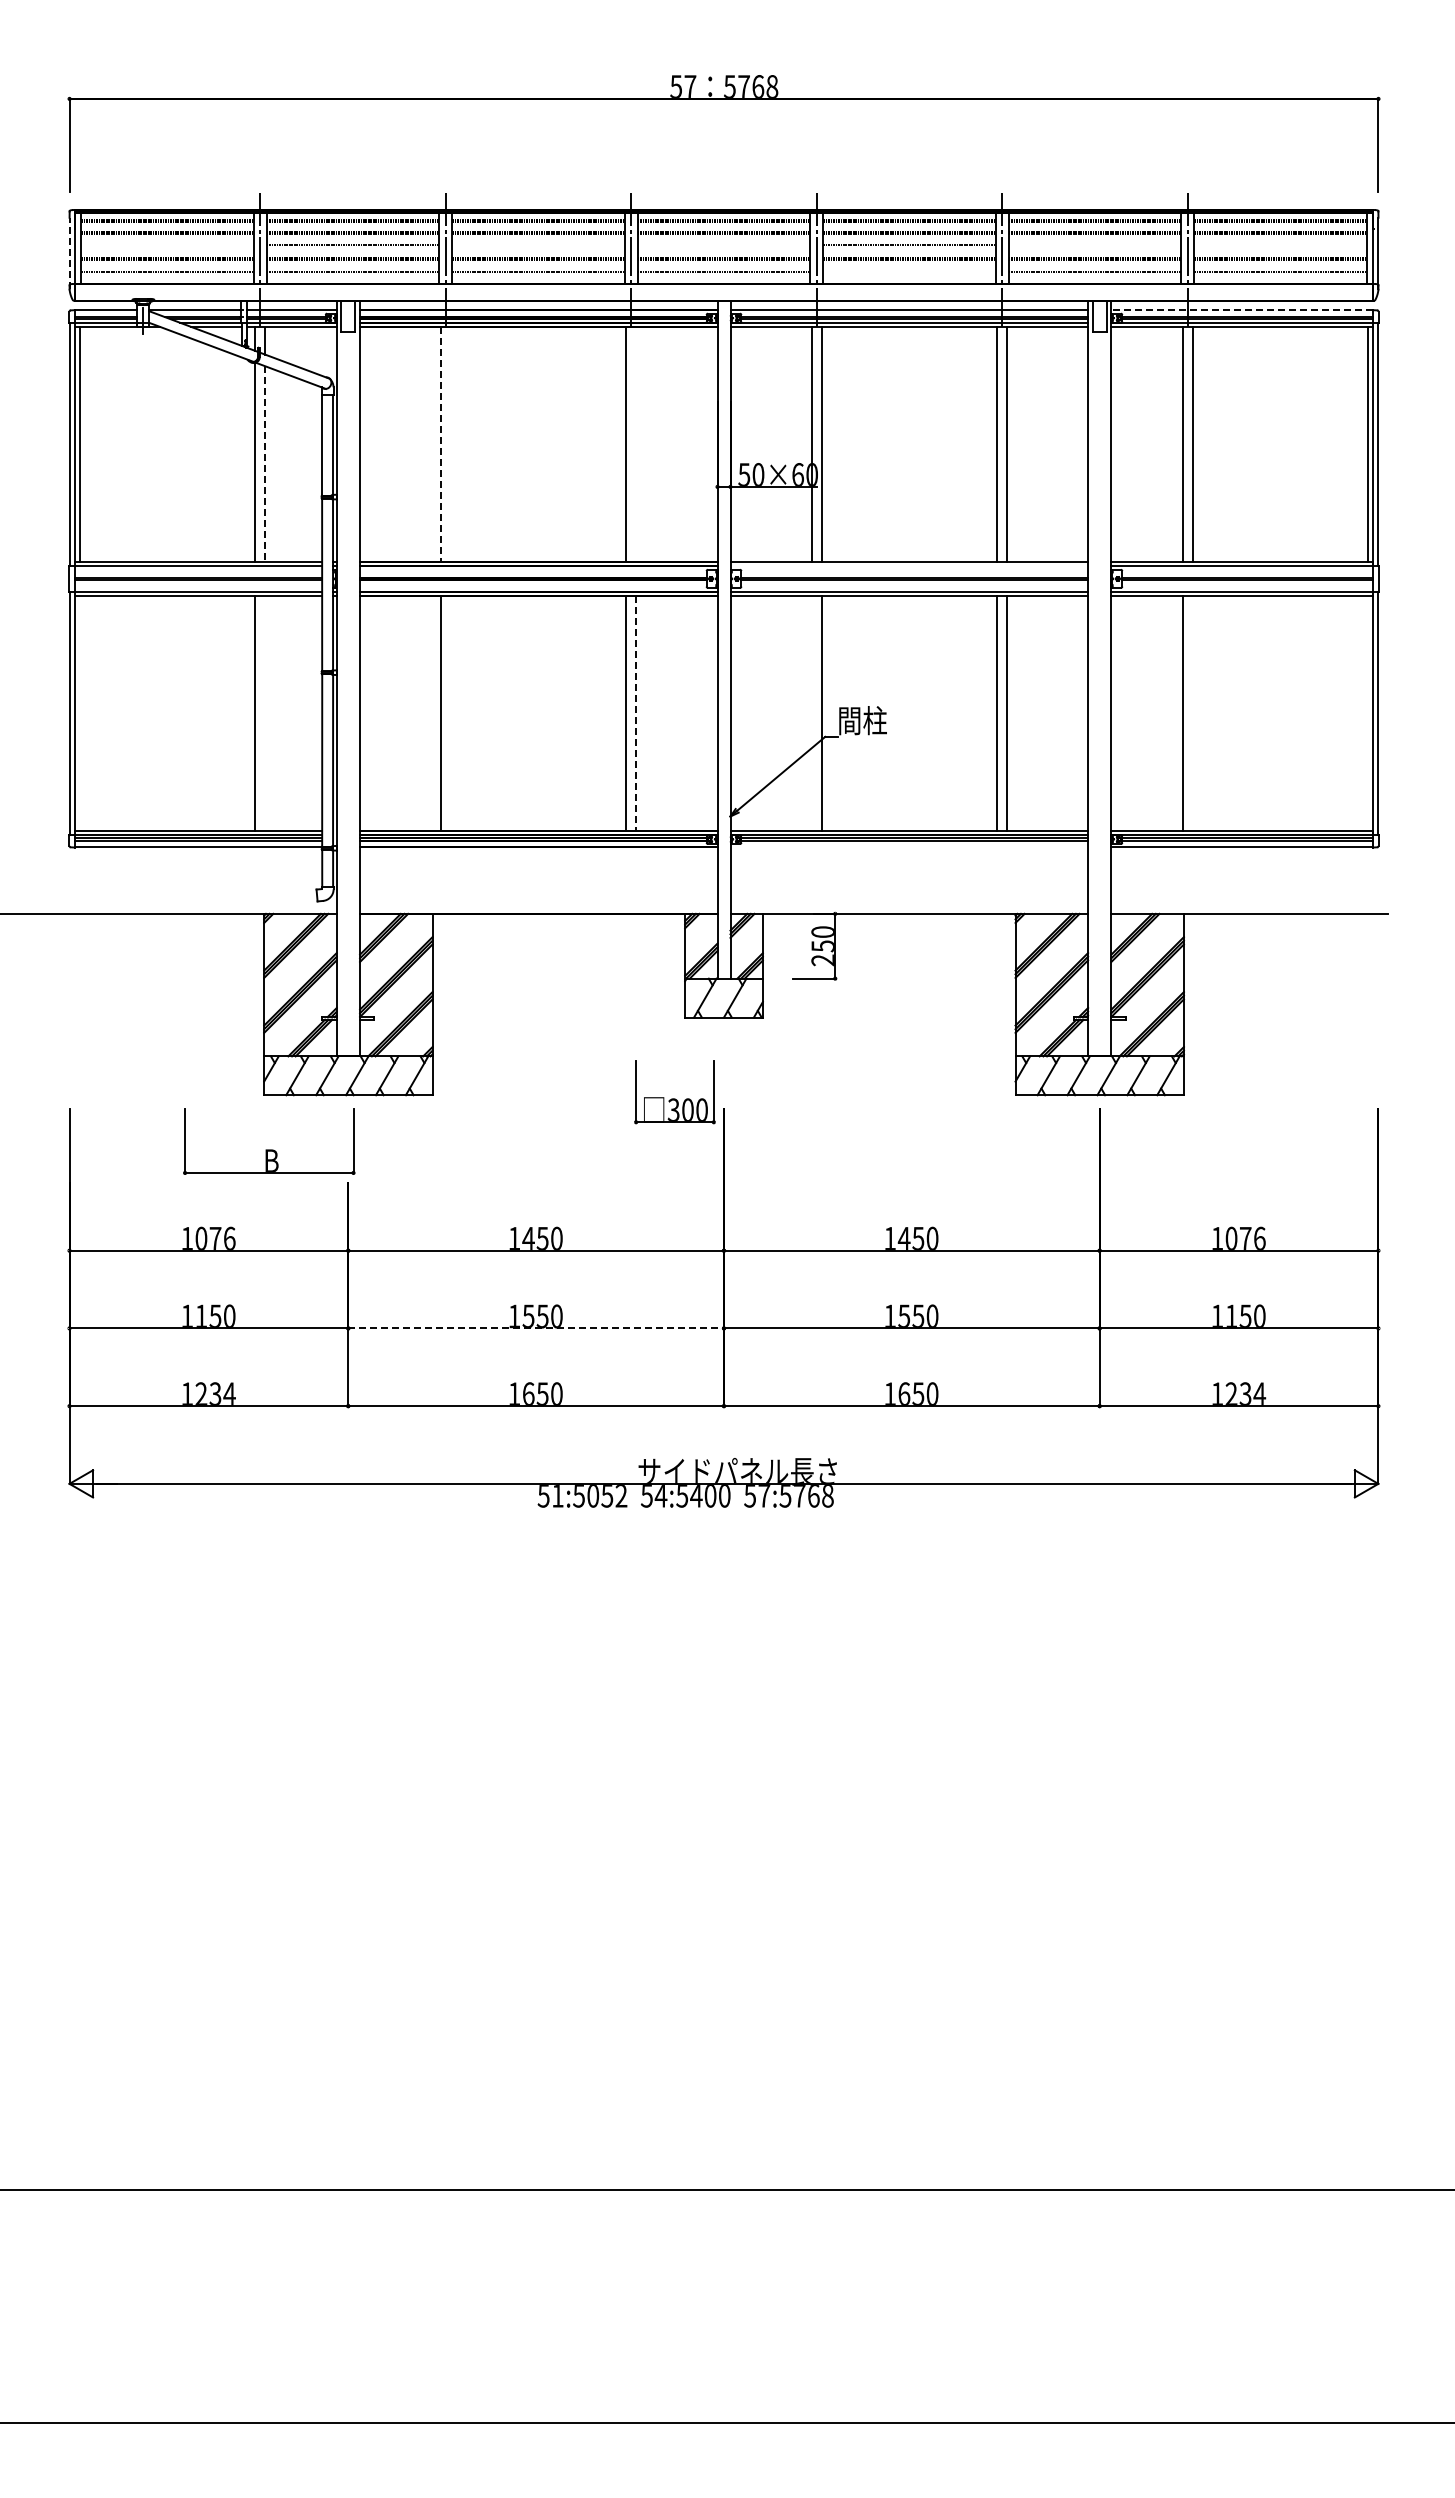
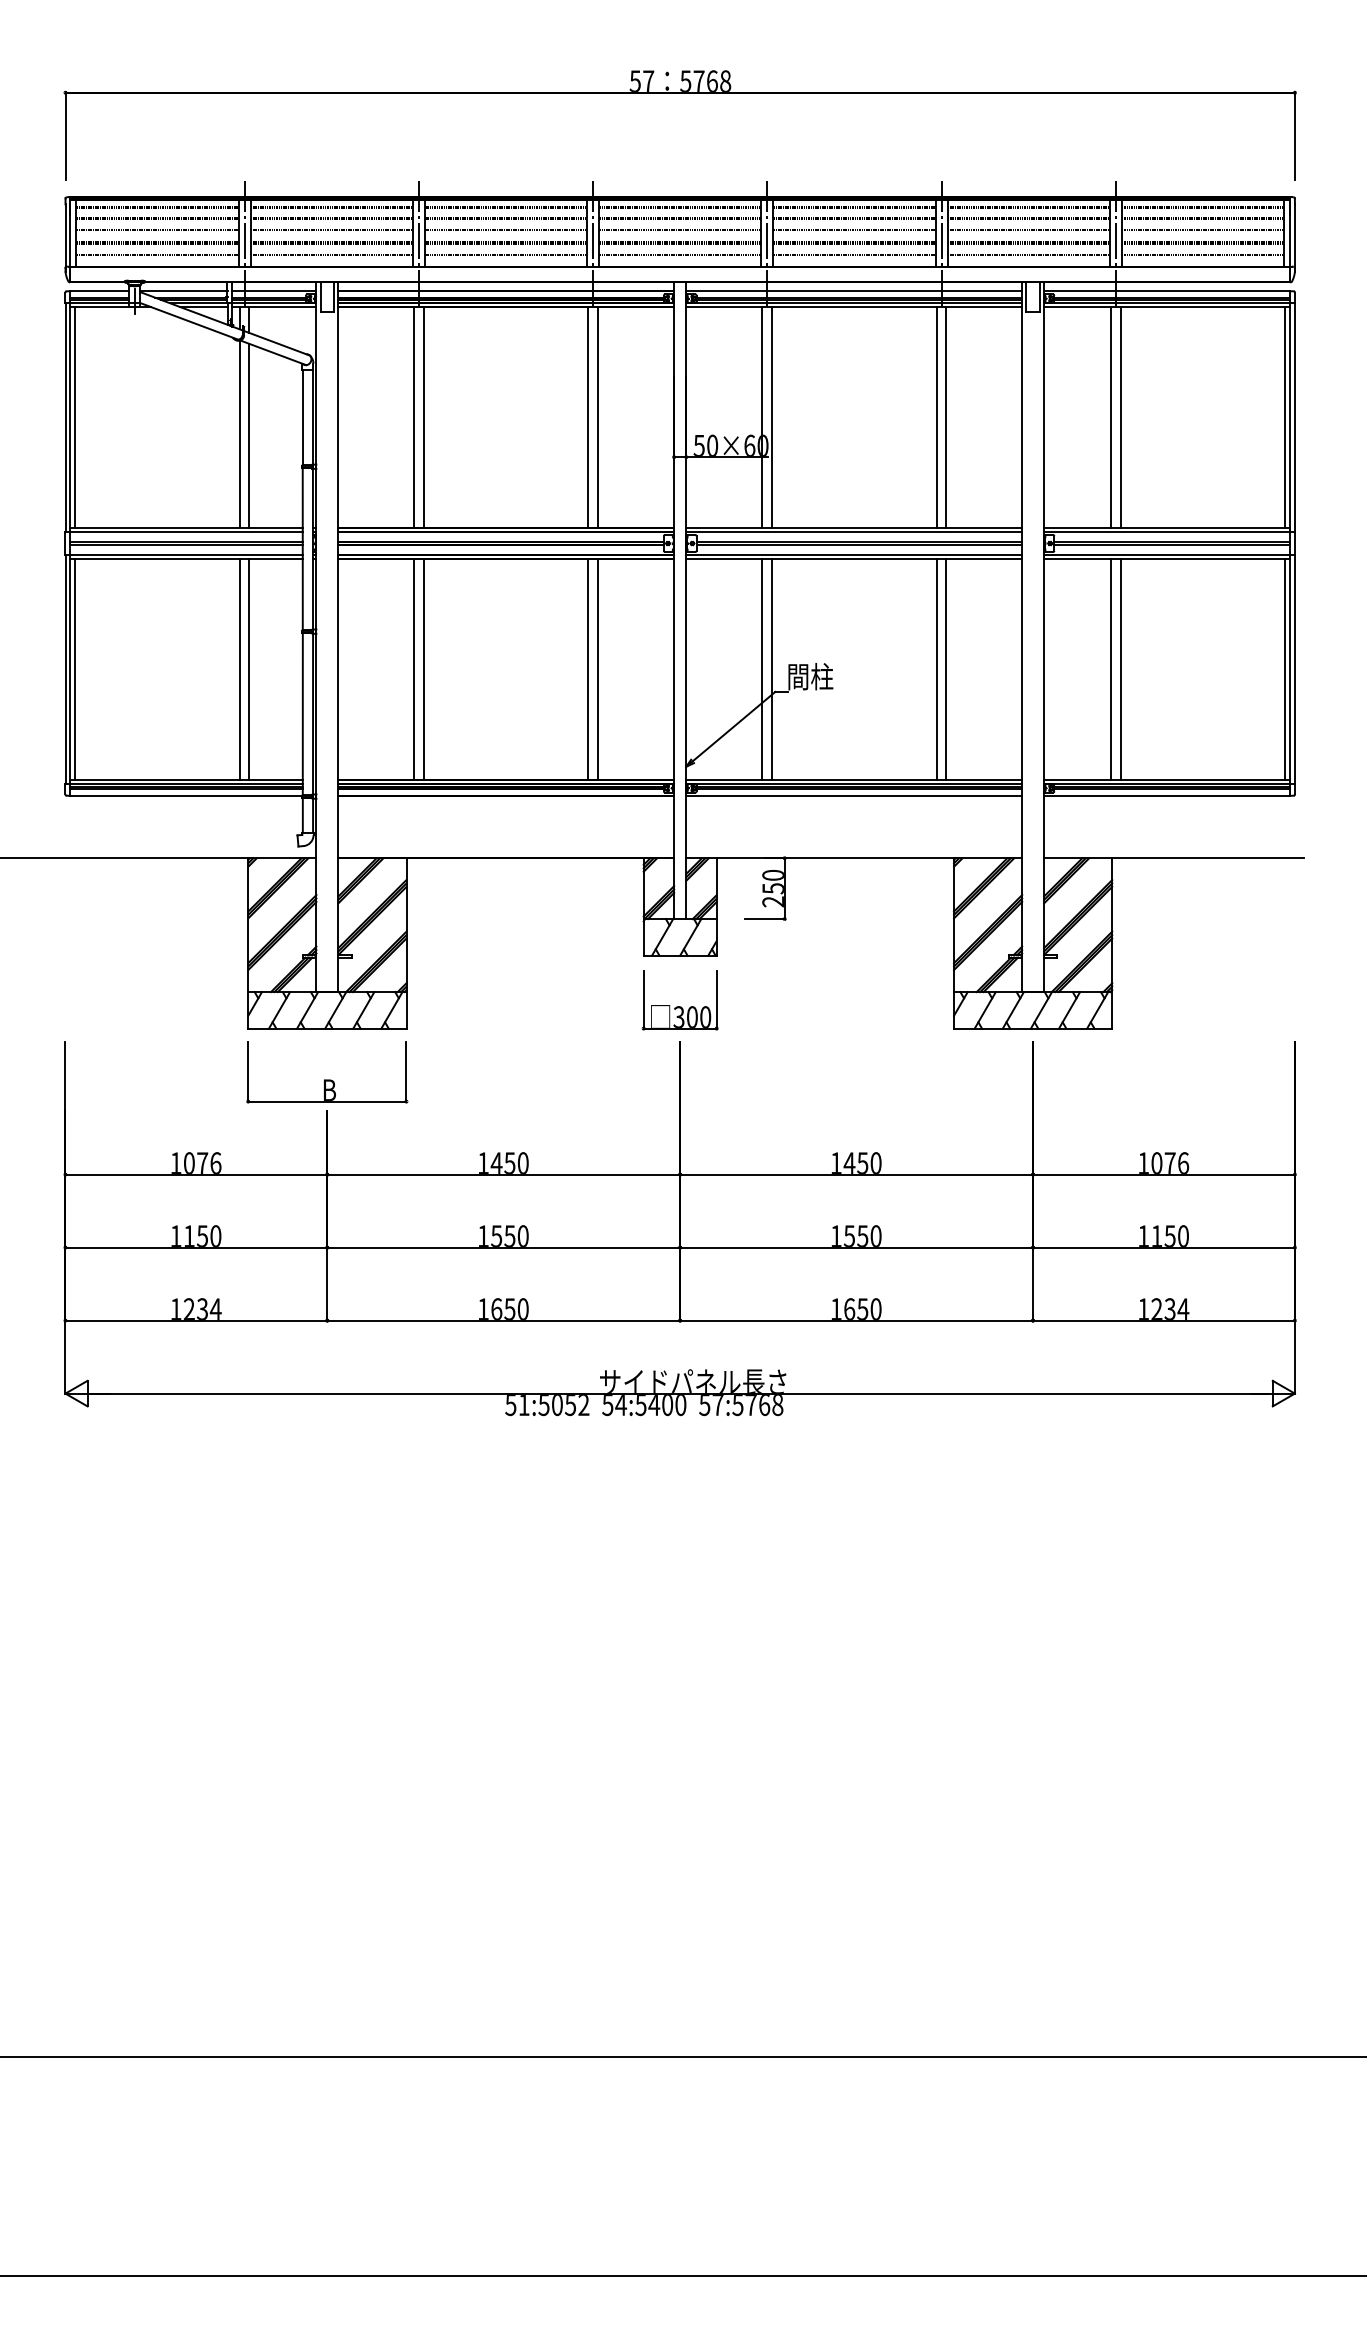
line: (167, 245) -> (157, 230), added
line: (538, 245) -> (505, 230), added
line: (723, 245) -> (679, 230), added
line: (1094, 245) -> (1028, 230), added
line: (1280, 245) -> (1202, 230), added
line: (69, 253) -> (65, 237), dashed -> solid
line: (909, 271) -> (854, 254), added
line: (1242, 310) -> (1167, 291), dashed -> solid
line: (440, 444) -> (413, 417), dashed -> solid
line: (450, 444) -> (423, 417), added
line: (636, 444) -> (598, 417), added
line: (265, 464) -> (249, 436), dashed -> solid
line: (908, 566) -> (853, 531), added
line: (79, 712) -> (74, 669), added
line: (265, 712) -> (249, 669), added
line: (450, 712) -> (423, 669), added
line: (811, 712) -> (762, 669), added
line: (1192, 712) -> (1120, 669), added
line: (1368, 712) -> (1285, 669), added
line: (636, 713) -> (598, 670), dashed -> solid
line: (908, 847) -> (853, 795), added
part: (674, 1092) -> (679, 1000), moved
part: (269, 1149) -> (327, 1079), moved
line: (536, 1328) -> (504, 1247), dashed -> solid

